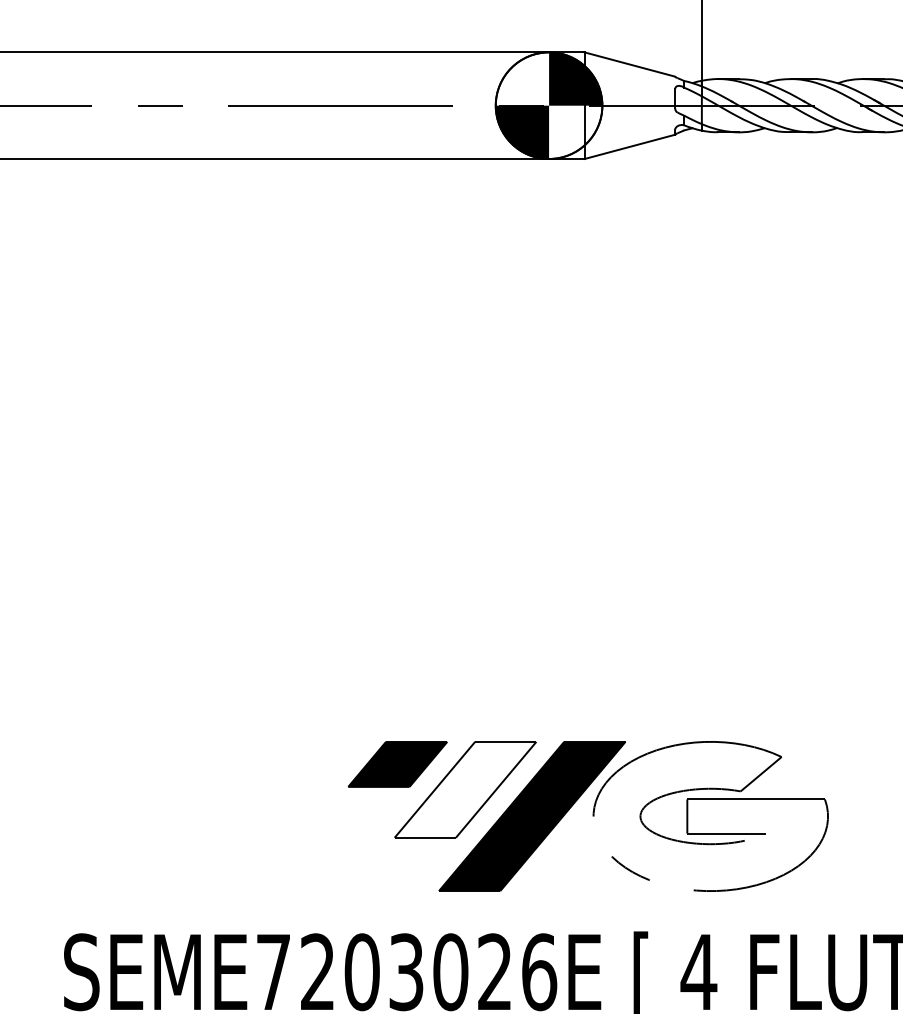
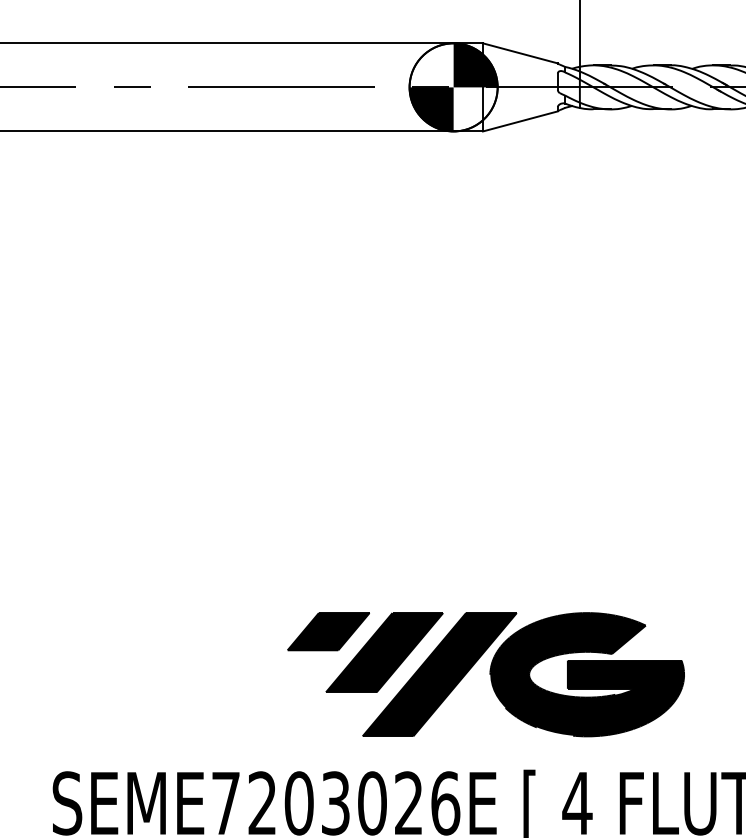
fill: (465, 789) -> (384, 652), added
fill: (710, 816) -> (587, 674), added

